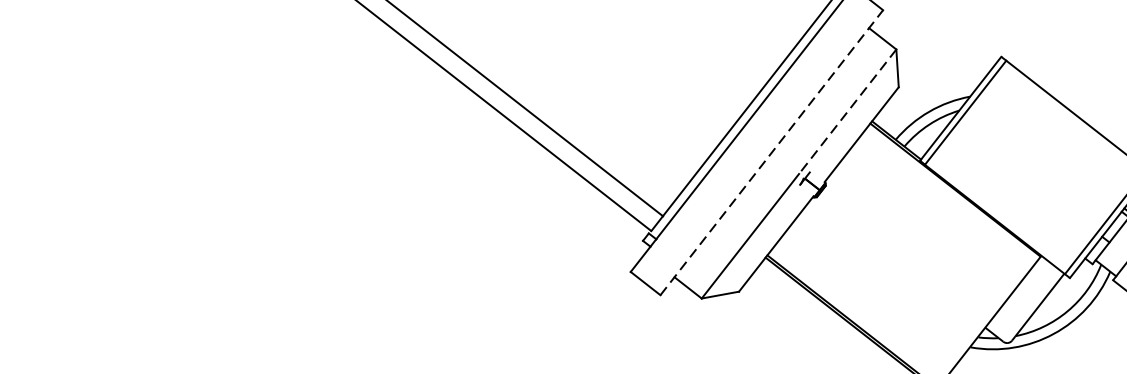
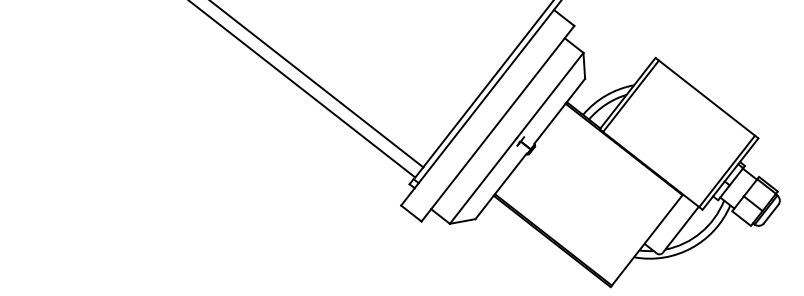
line: (846, 113) -> (549, 96), dashed -> solid
line: (772, 152) -> (498, 123), dashed -> solid

